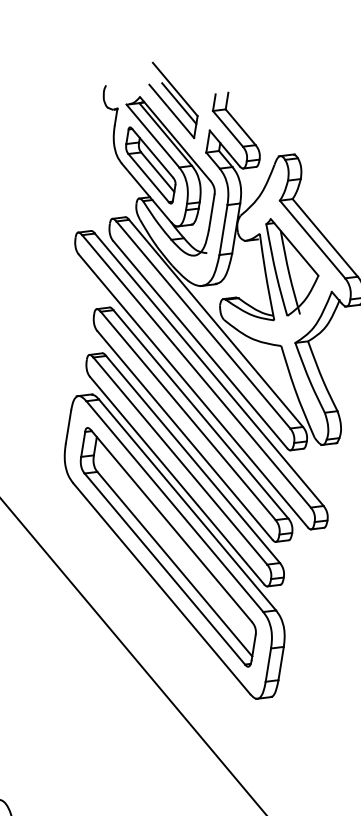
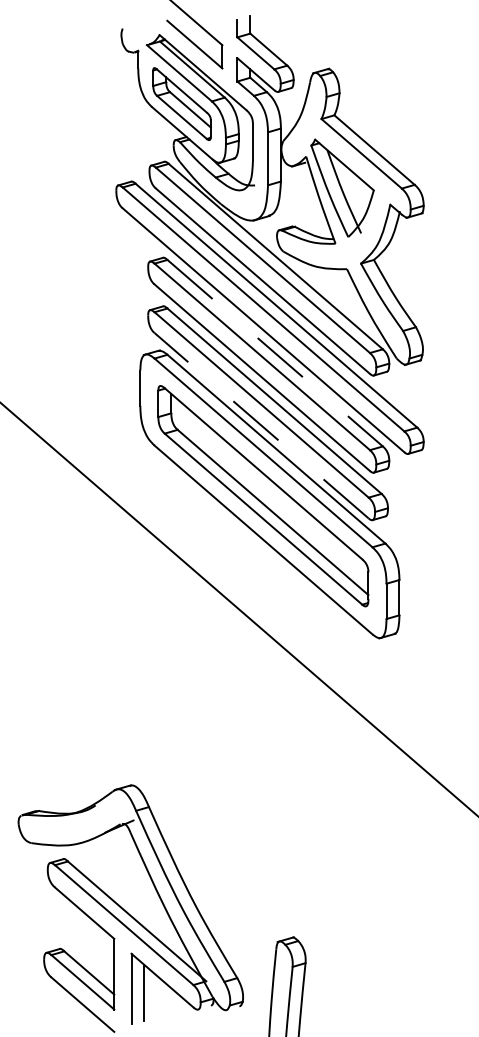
line: (179, 103) -> (201, 35), removed
line: (201, 414) -> (275, 353), solid -> dashed
line: (177, 480) -> (261, 425), solid -> dashed

